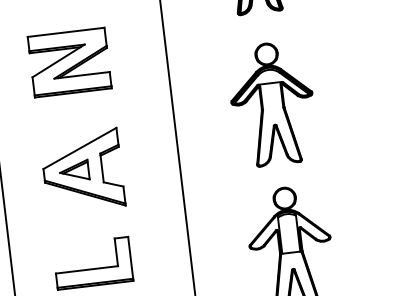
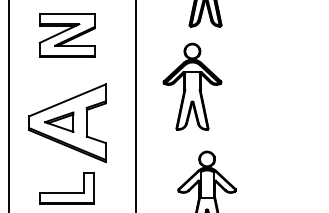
part: (68, 62) -> (66, 35), moved
part: (272, 103) -> (192, 86), moved
part: (81, 170) -> (66, 122), size x1.4

